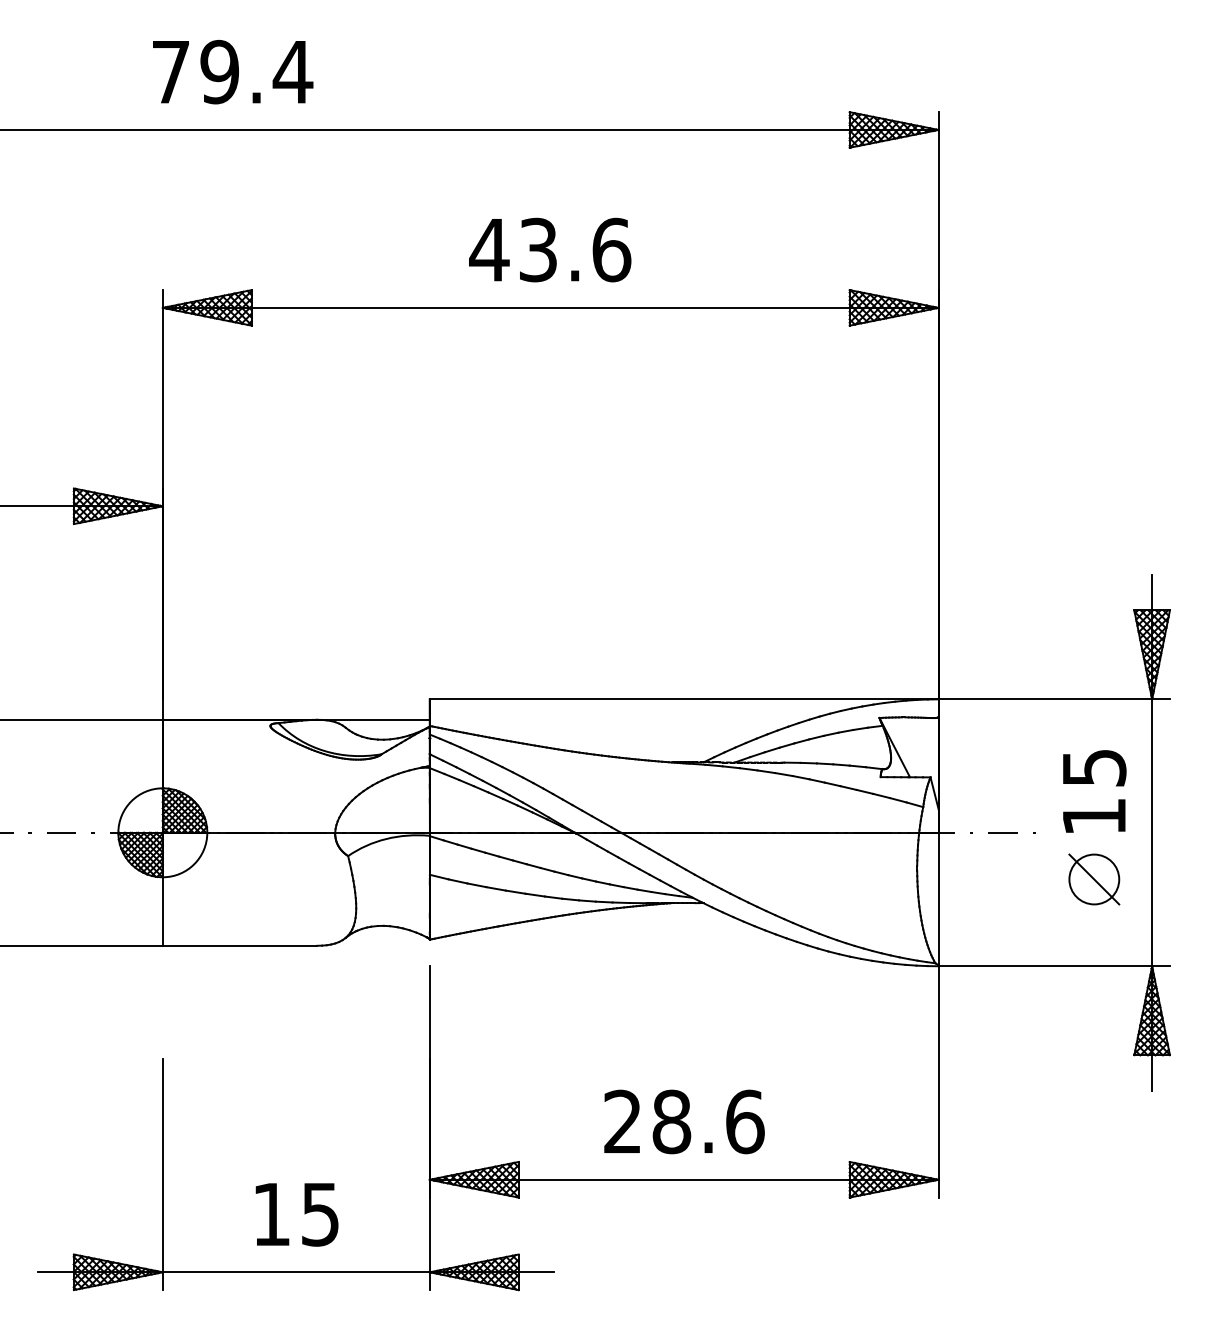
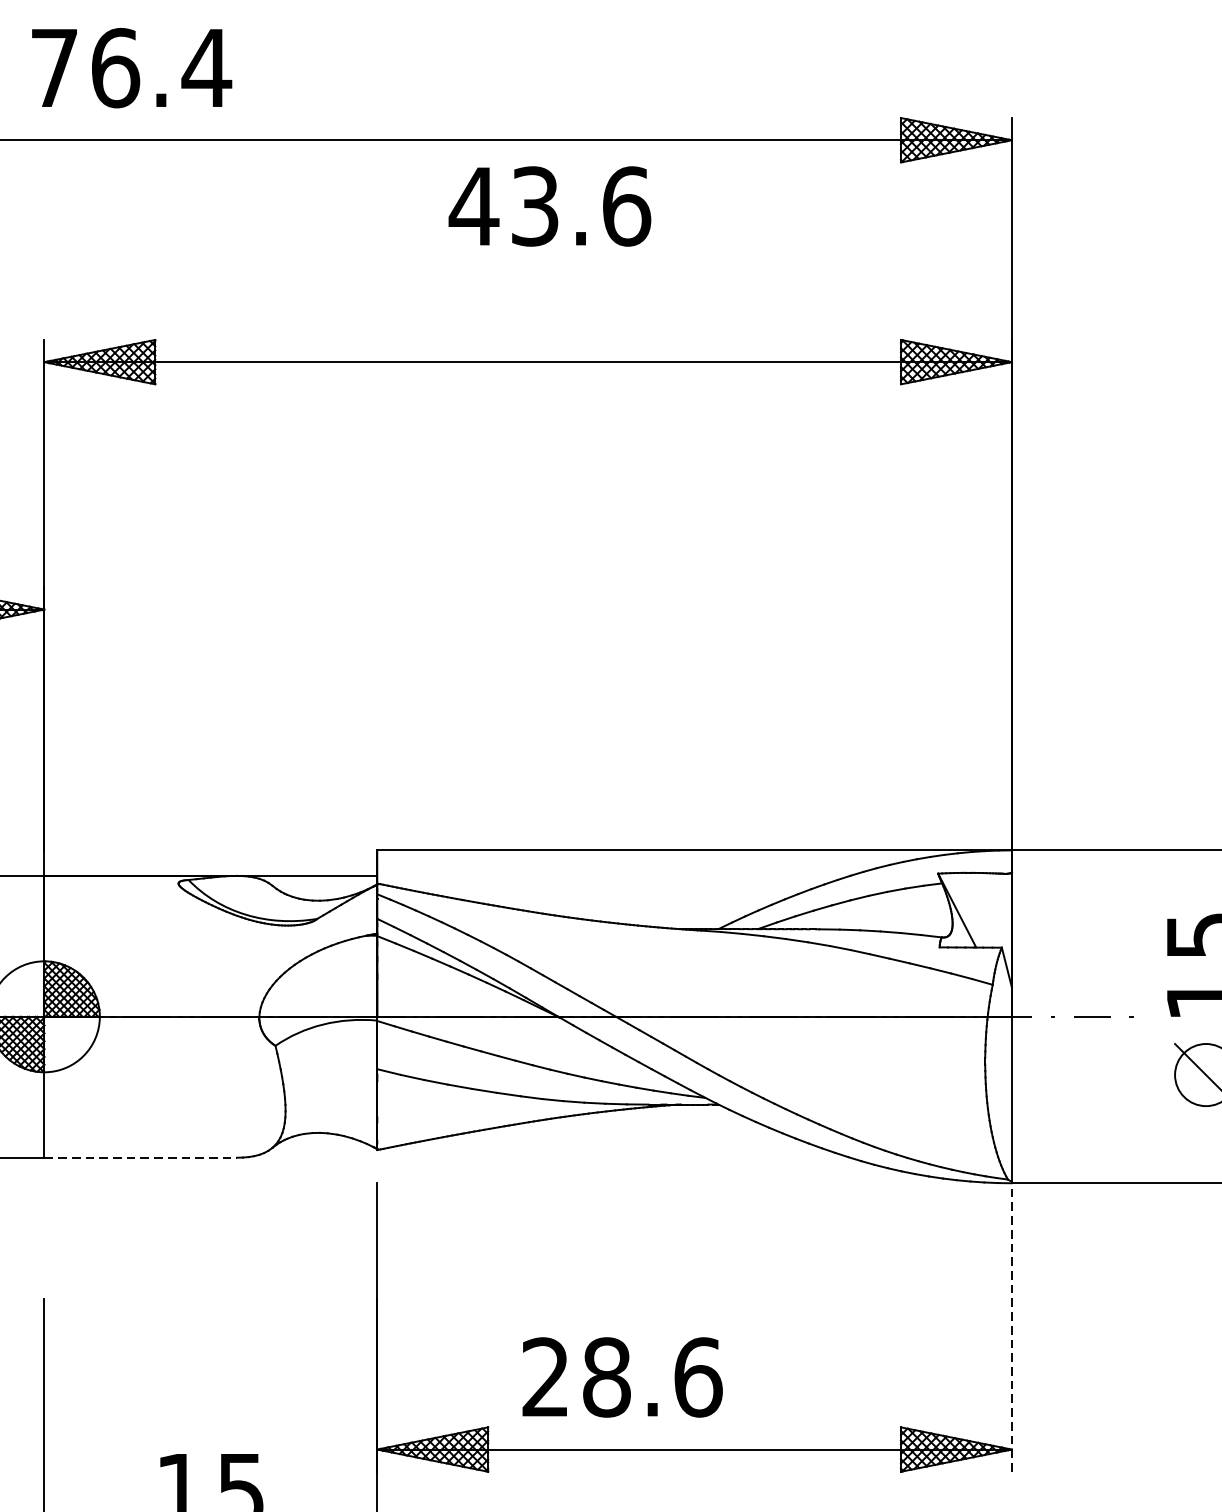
text: (219, 71) -> (115, 67), 79.4 -> 76.4
text: (550, 249) -> (550, 205), moved
line: (240, 945) -> (141, 1157), solid -> dashed
line: (938, 1081) -> (1011, 1326), solid -> dashed
text: (684, 1121) -> (622, 1376), moved

